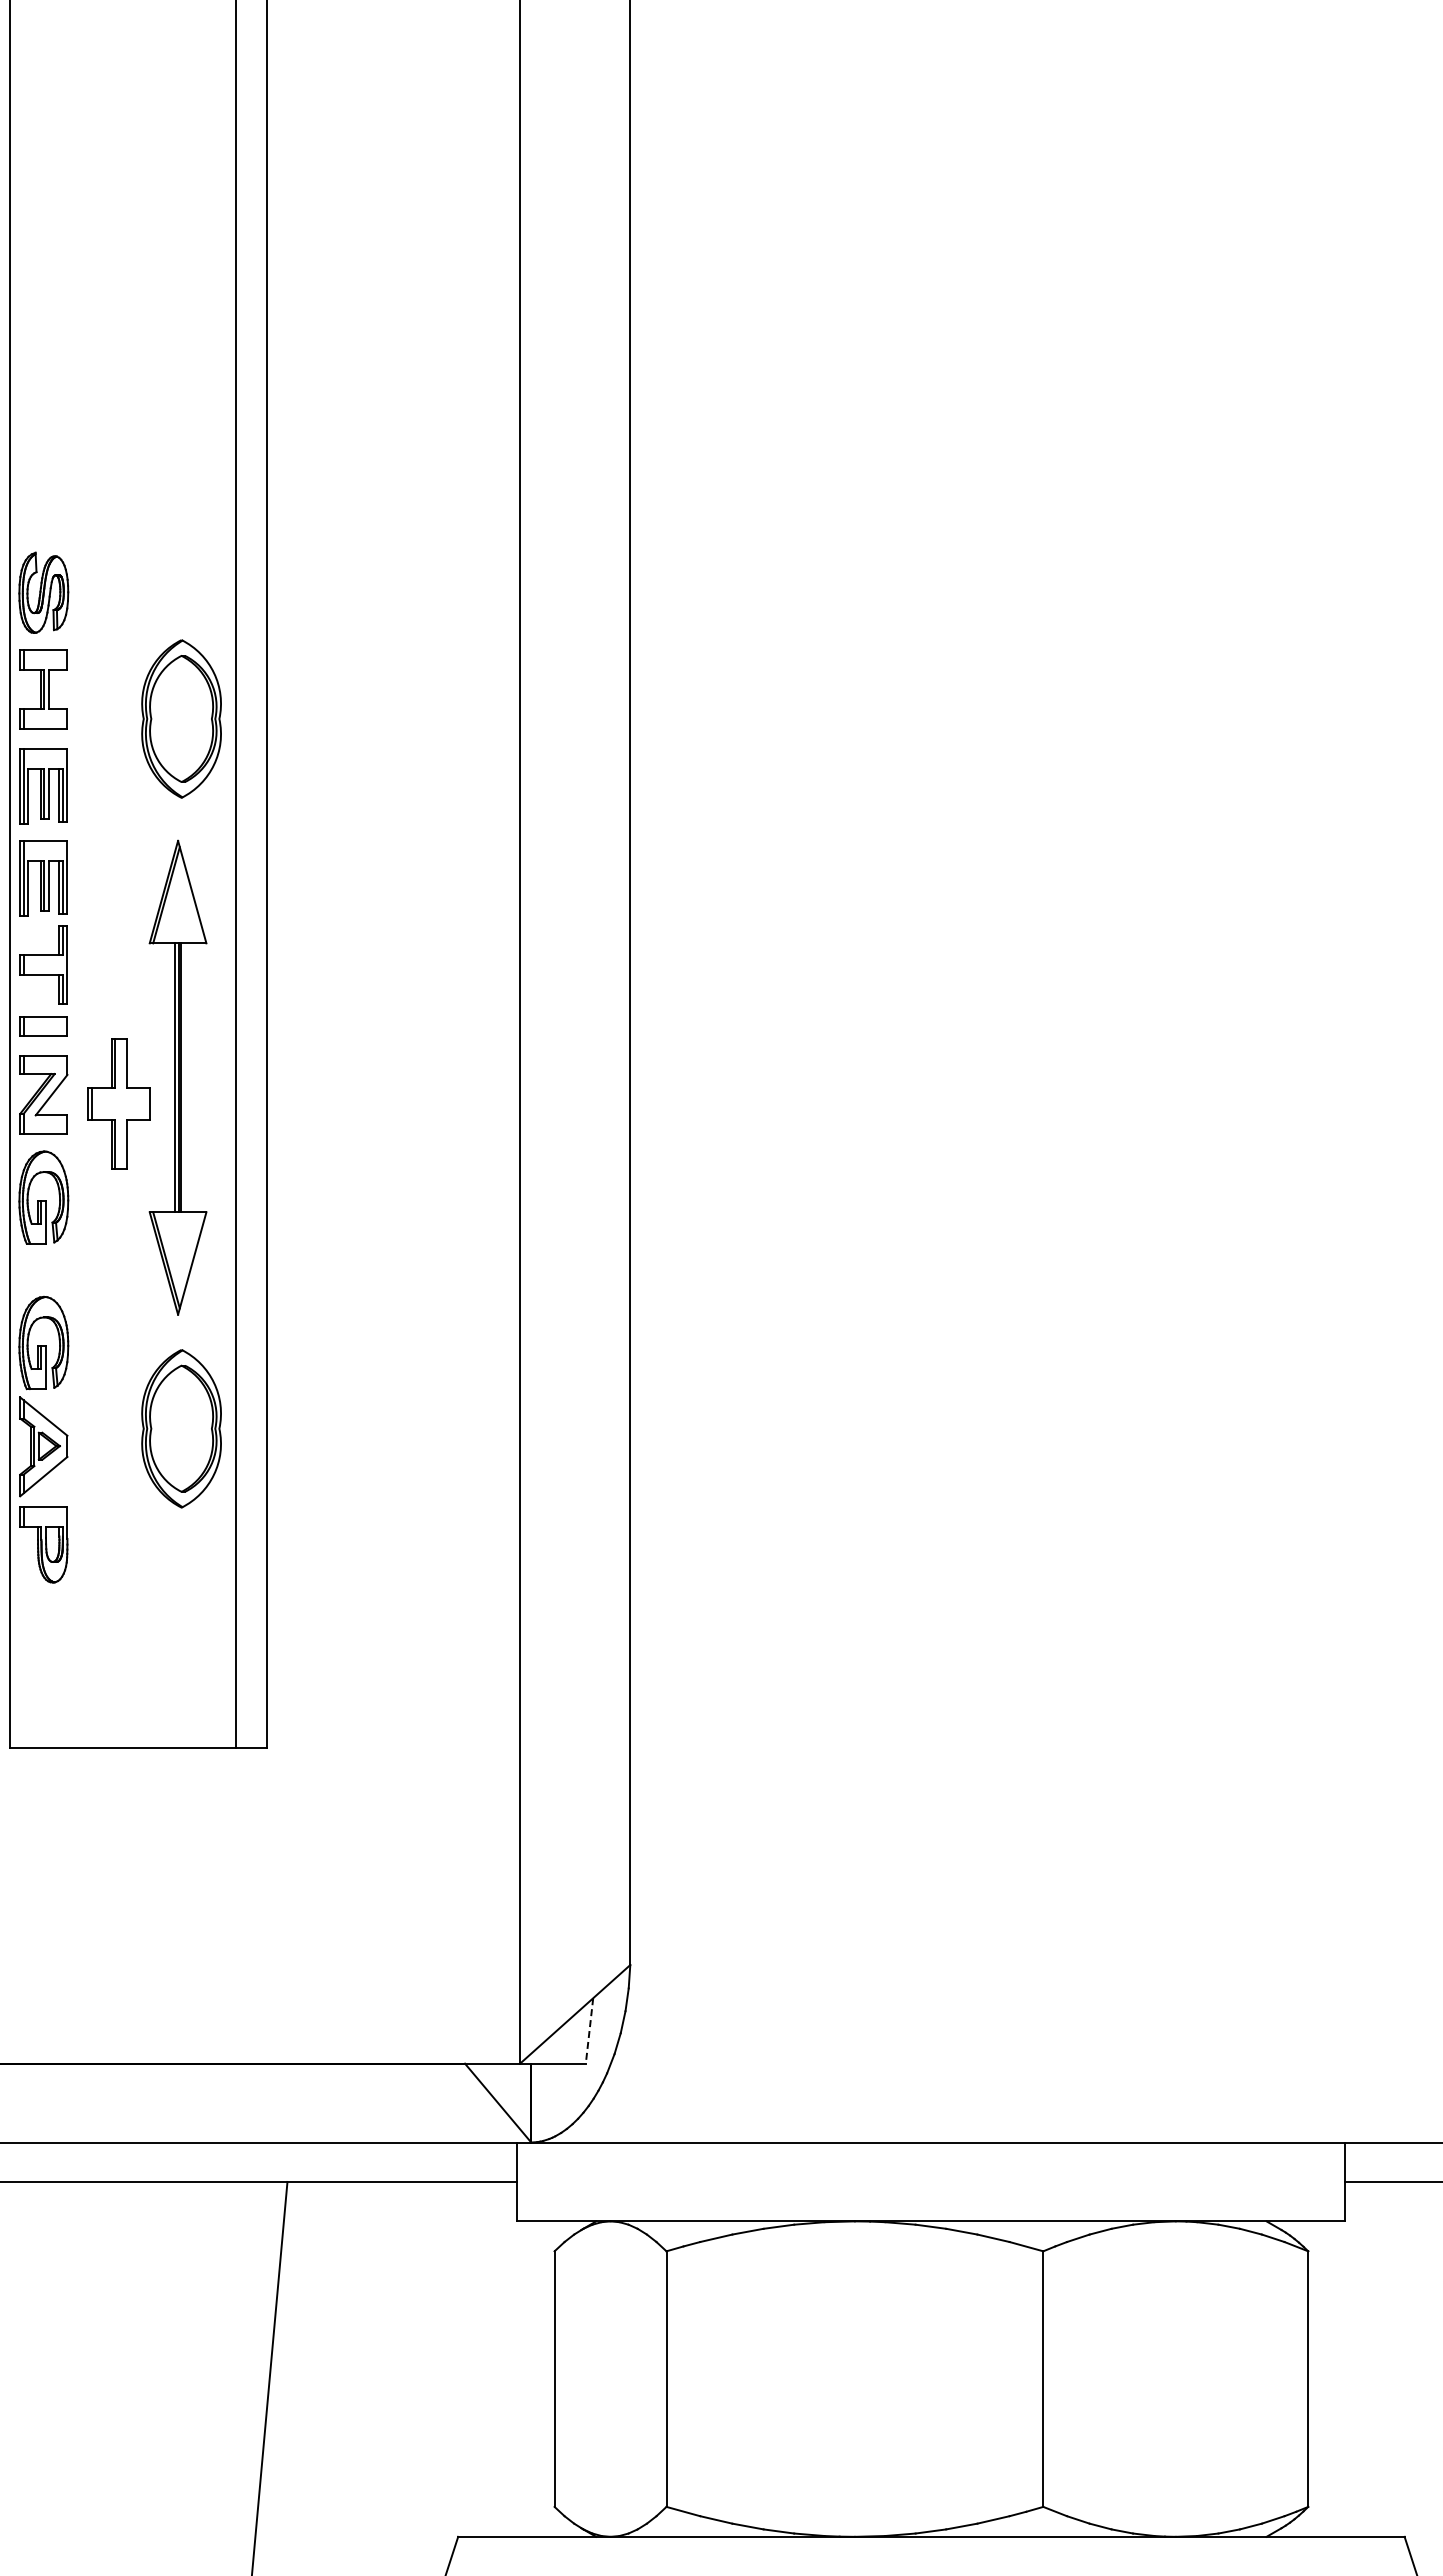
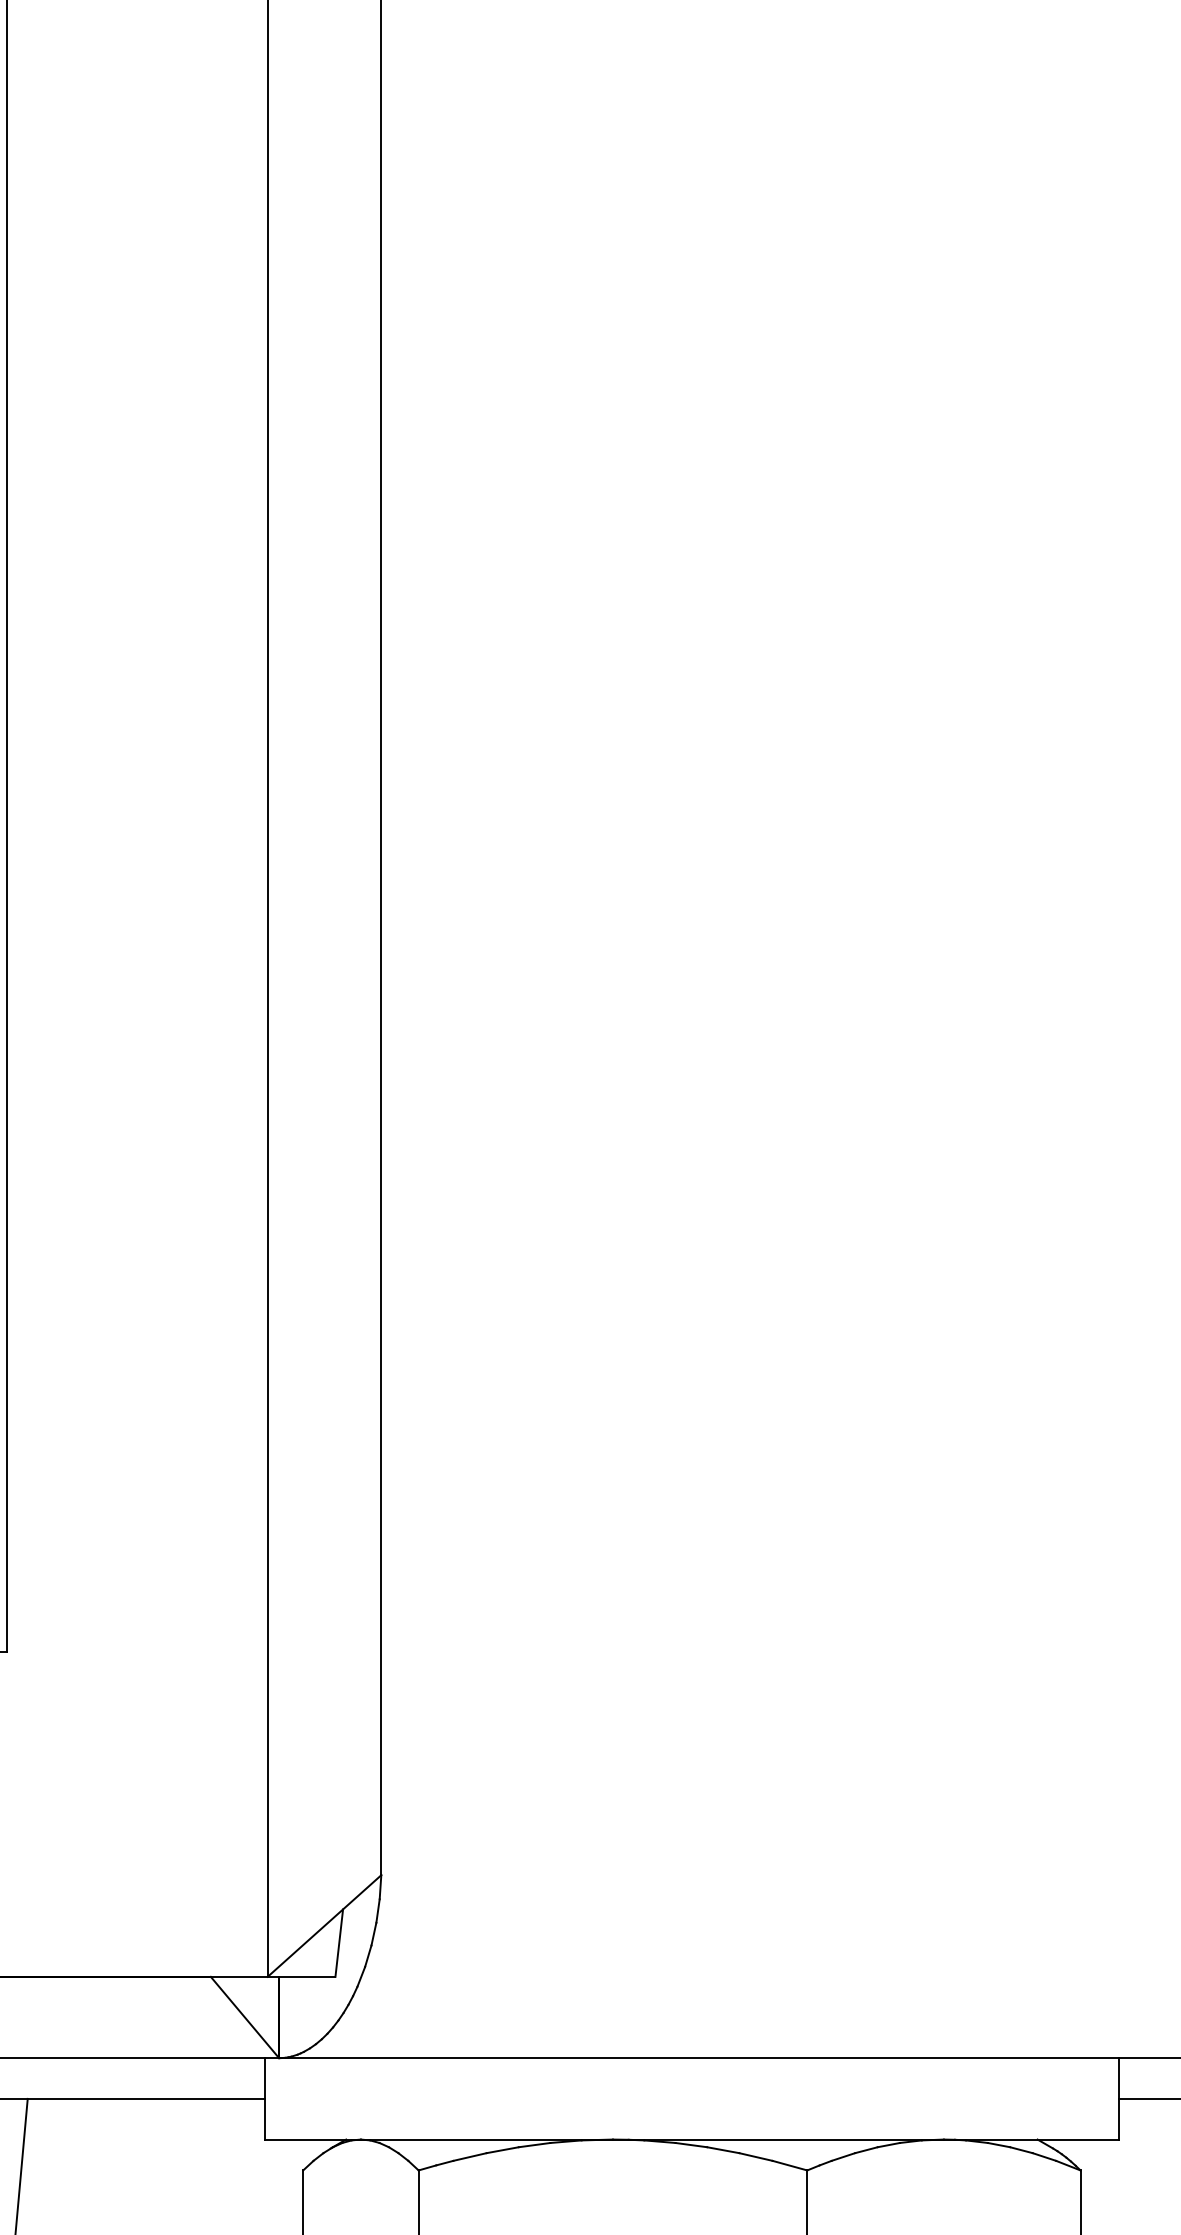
line: (589, 2030) -> (339, 1942), dashed -> solid

